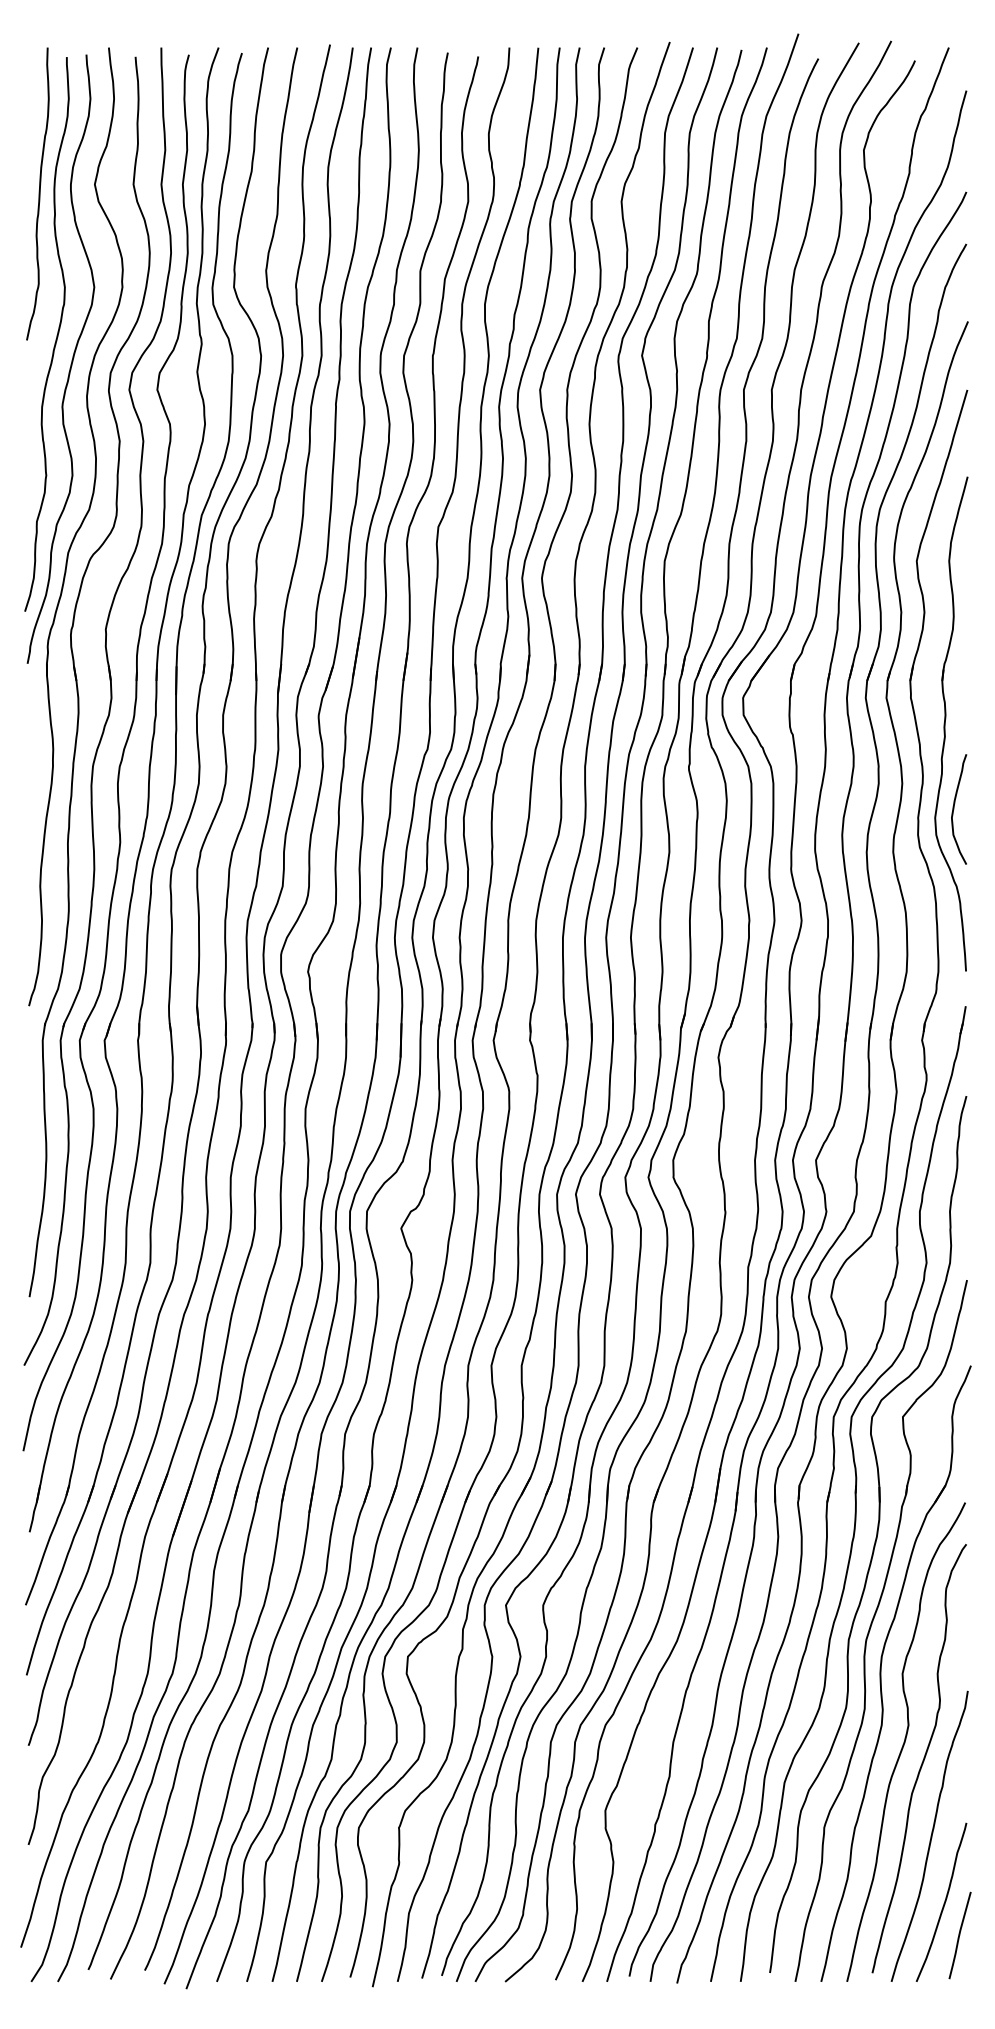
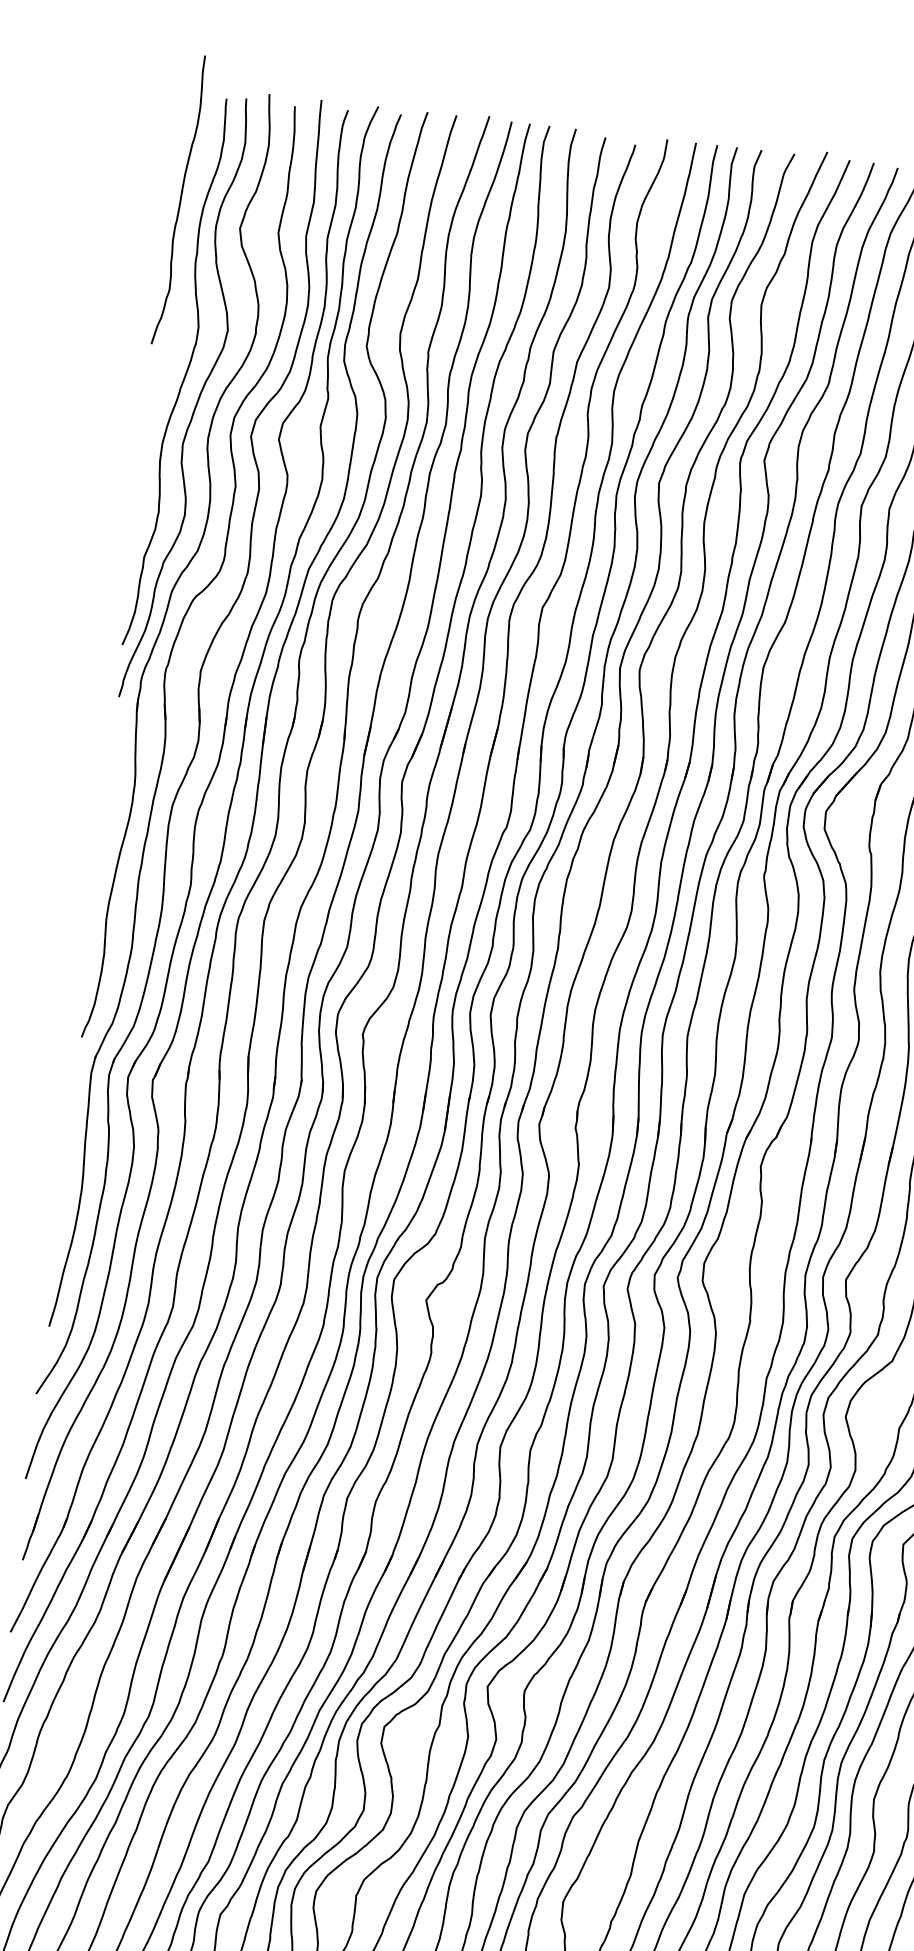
curve: (38, 193) -> (179, 199), moved

